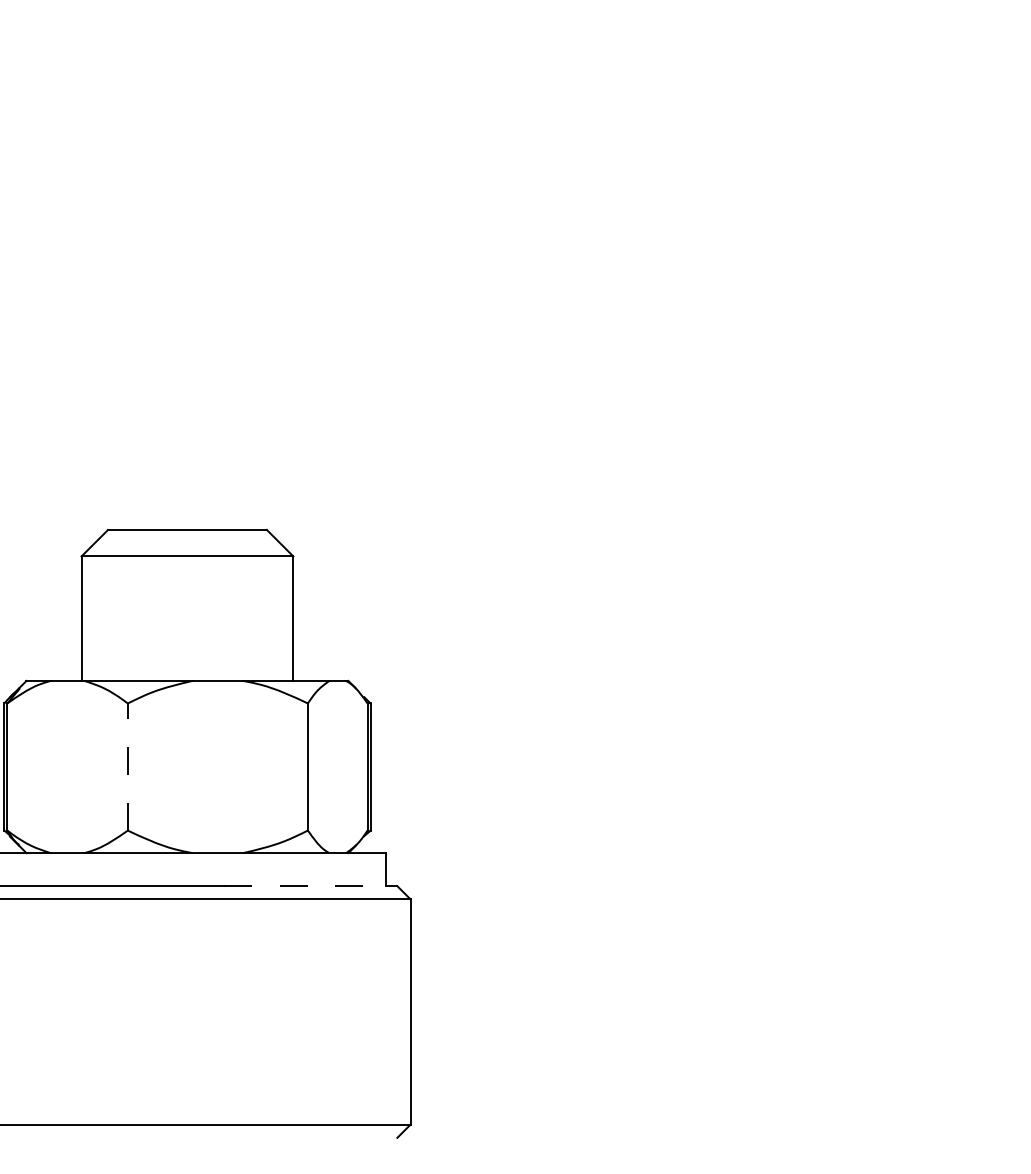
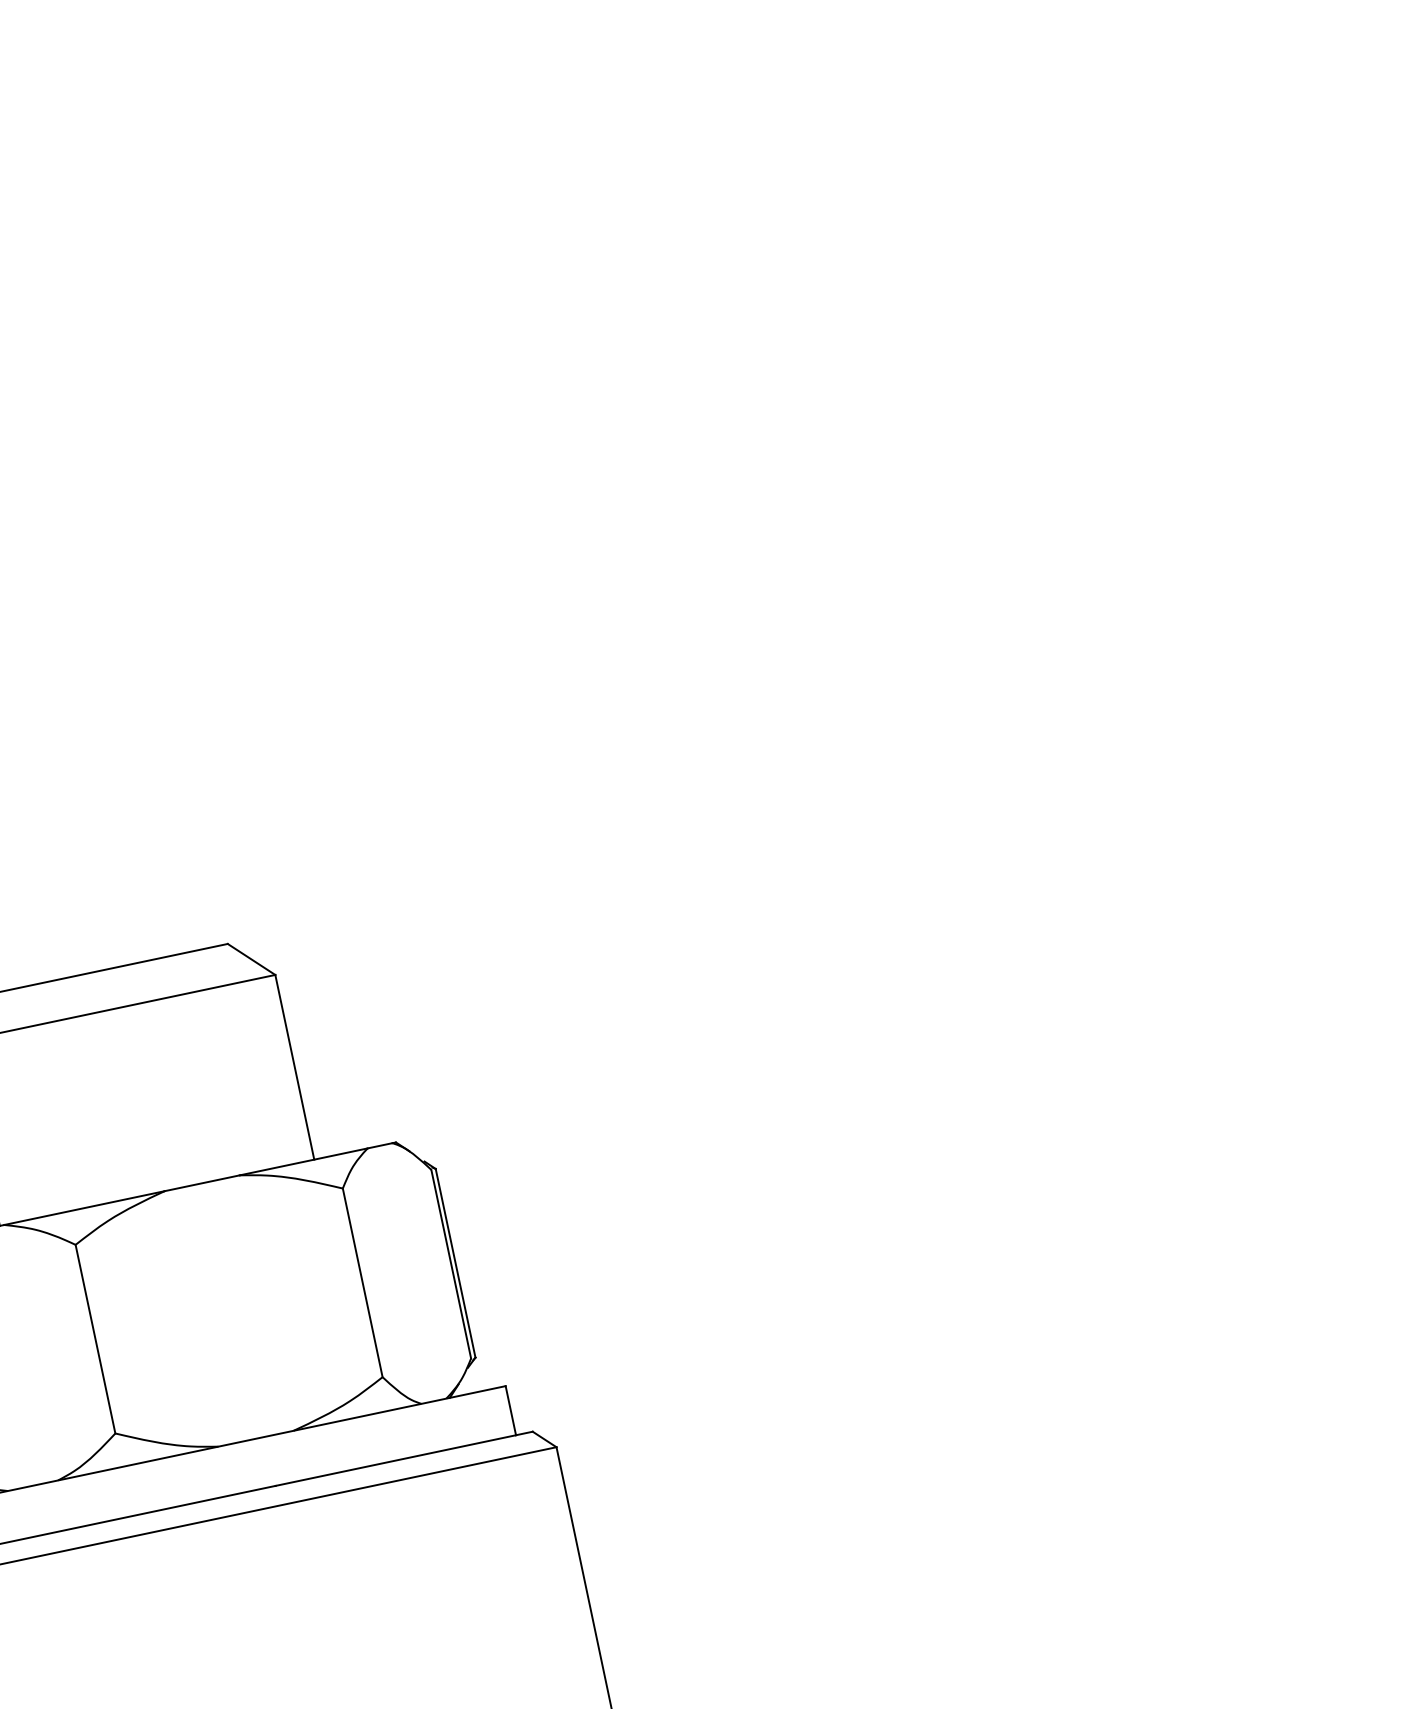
line: (127, 767) -> (95, 1339), dashed -> solid
line: (305, 886) -> (396, 1460), dashed -> solid

